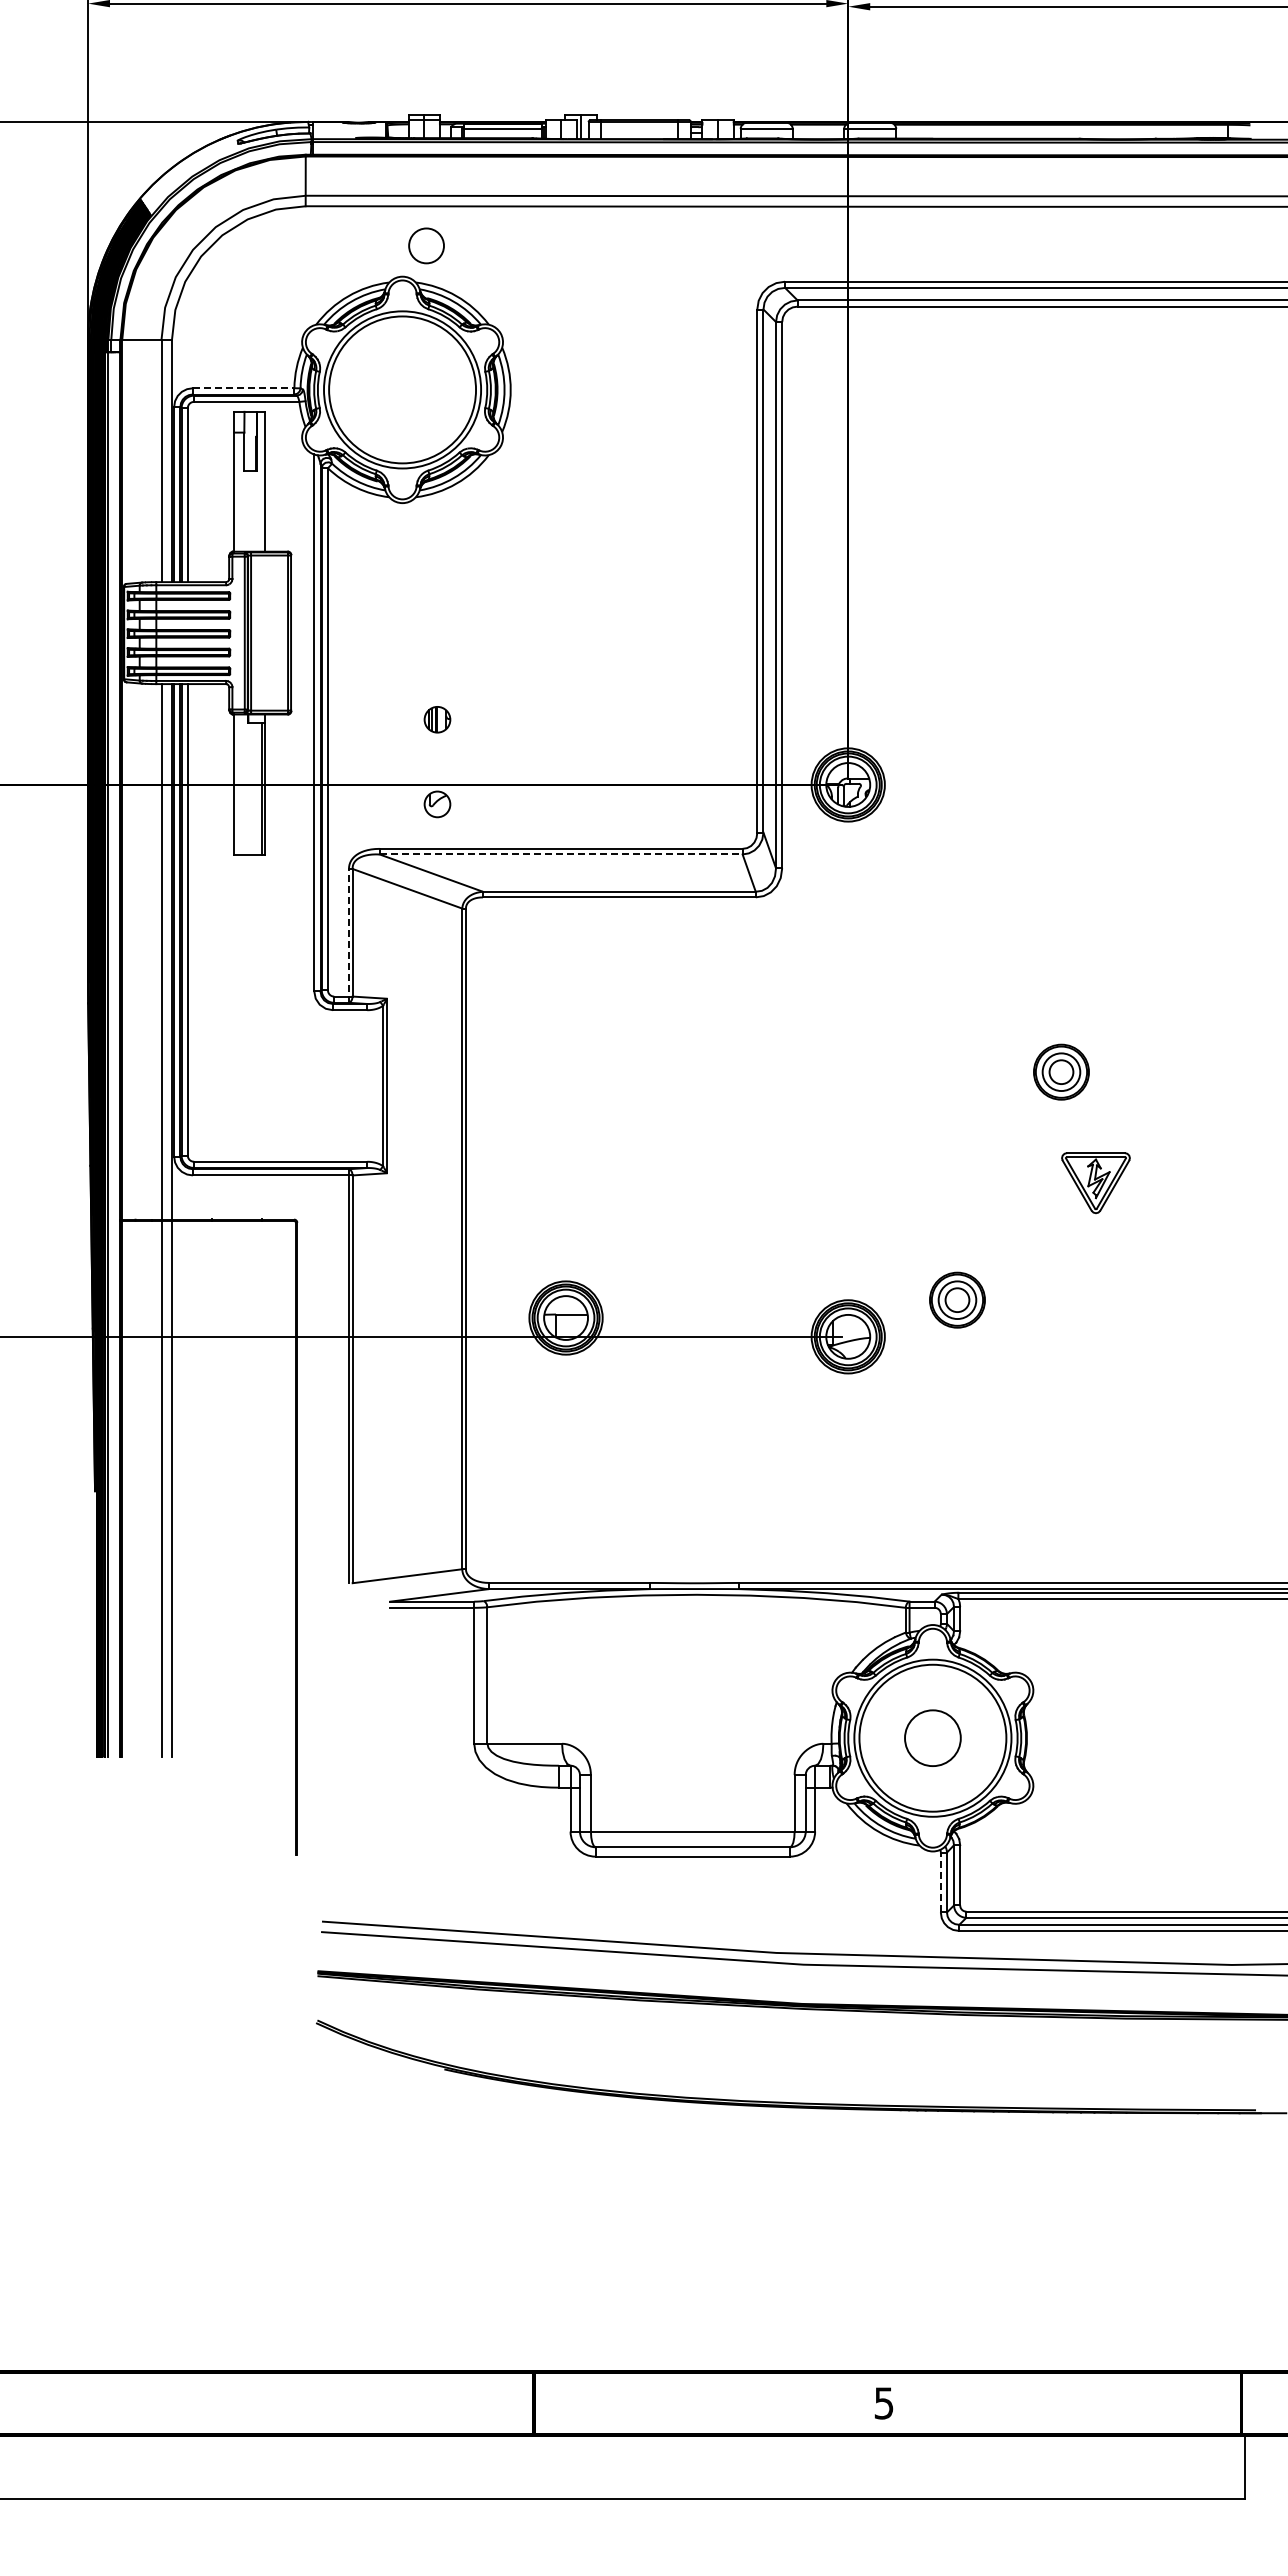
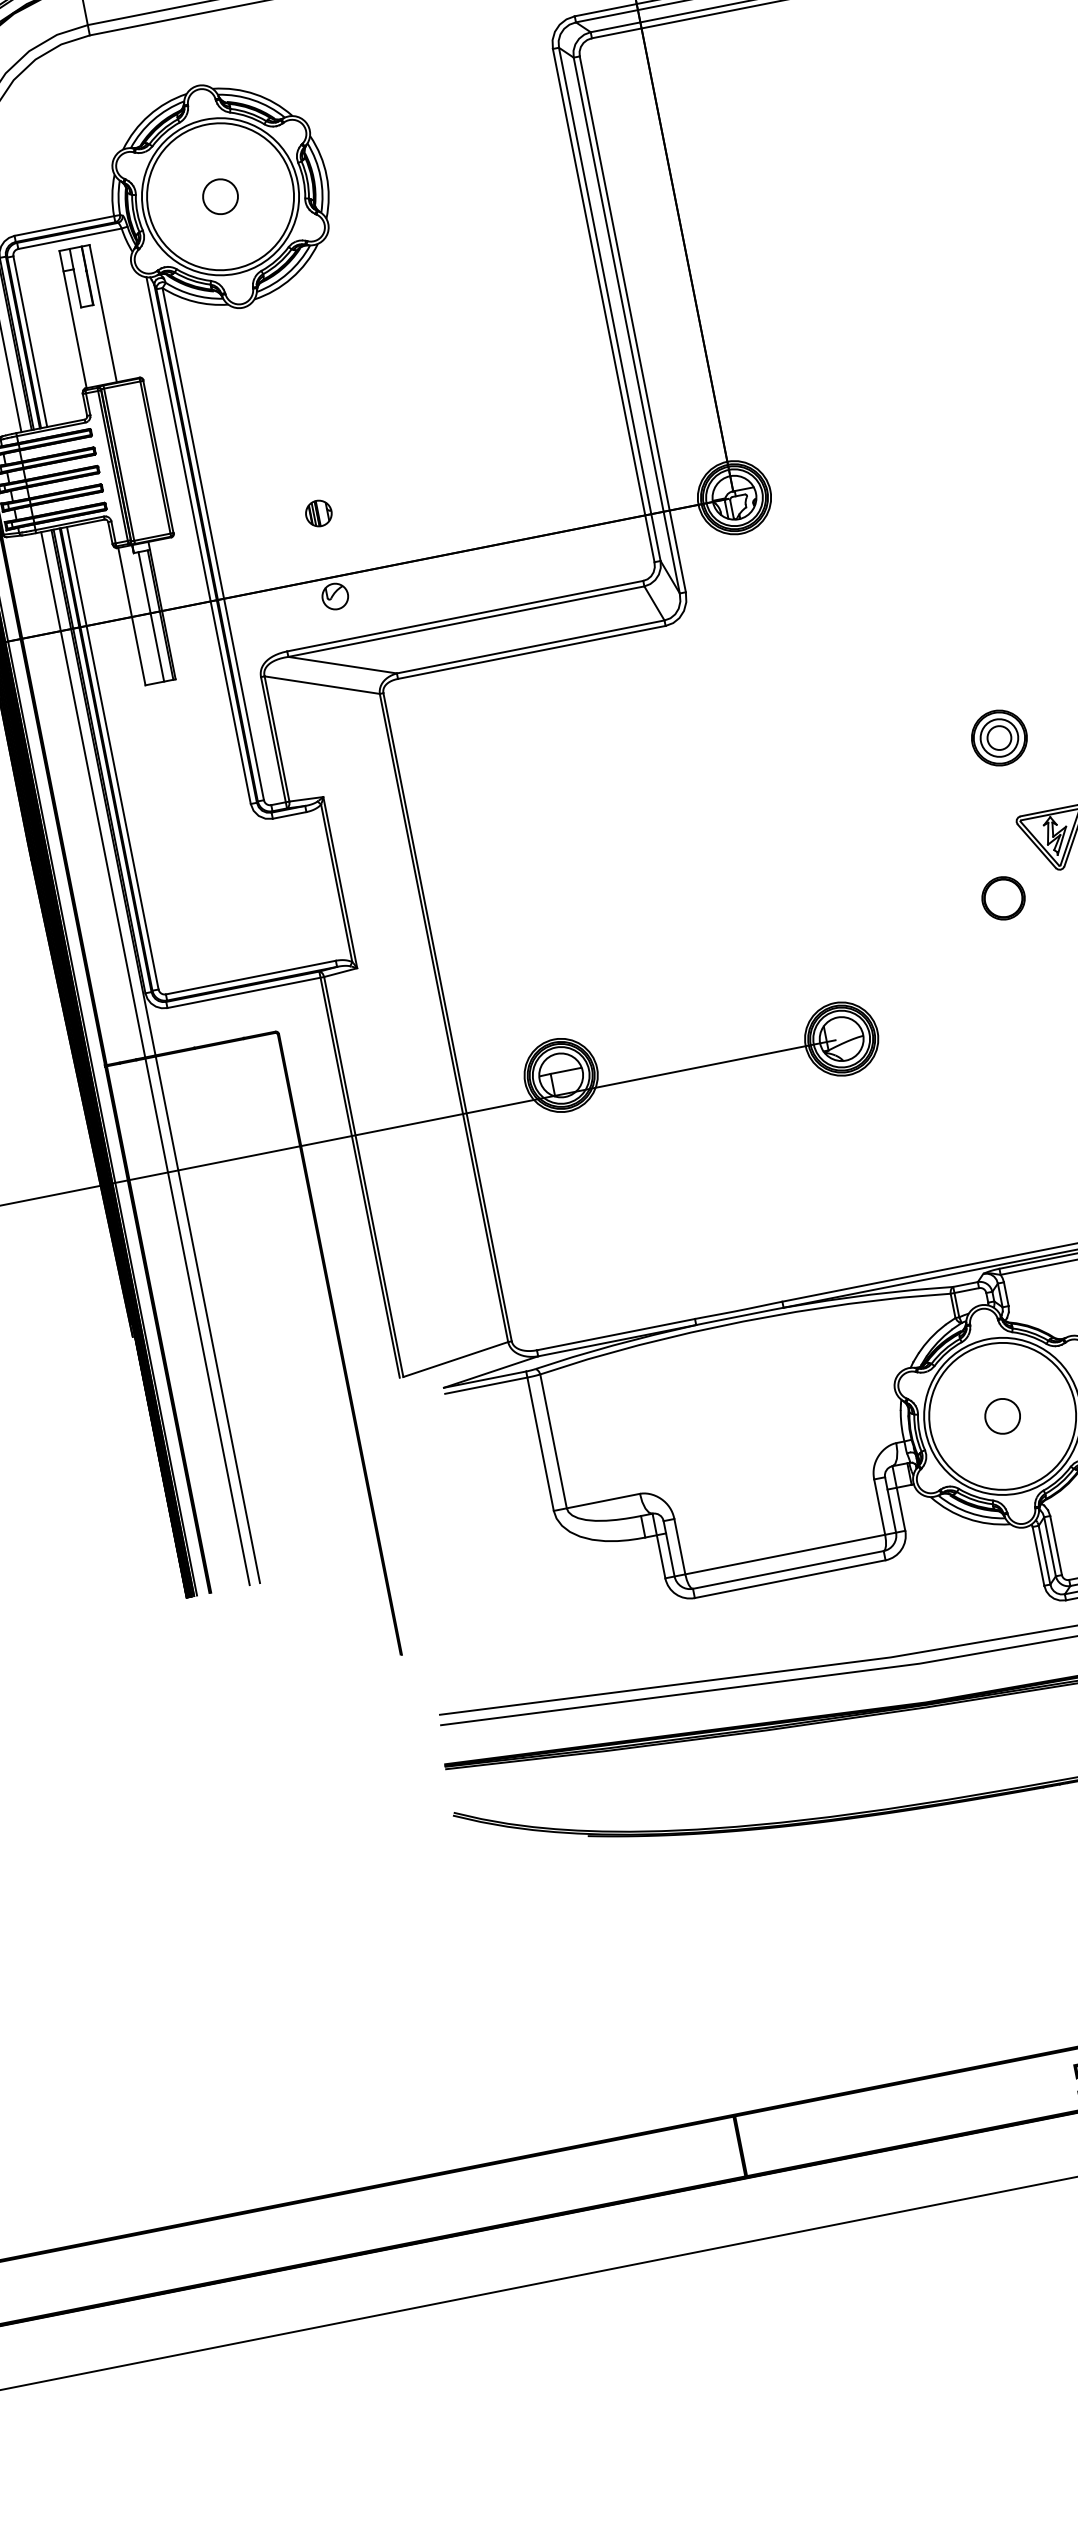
circle: (426, 245) -> (220, 196), moved
line: (243, 388) -> (64, 226), dashed -> solid
line: (253, 788) -> (151, 616), added
line: (561, 854) -> (466, 621), dashed -> solid
line: (348, 935) -> (273, 742), dashed -> solid
part: (1034, 1230) -> (1003, 898), added
part: (957, 1299) -> (941, 981), removed
circle: (932, 1737) -> (1002, 1415), size x0.62
line: (940, 1882) -> (1038, 1556), dashed -> solid

